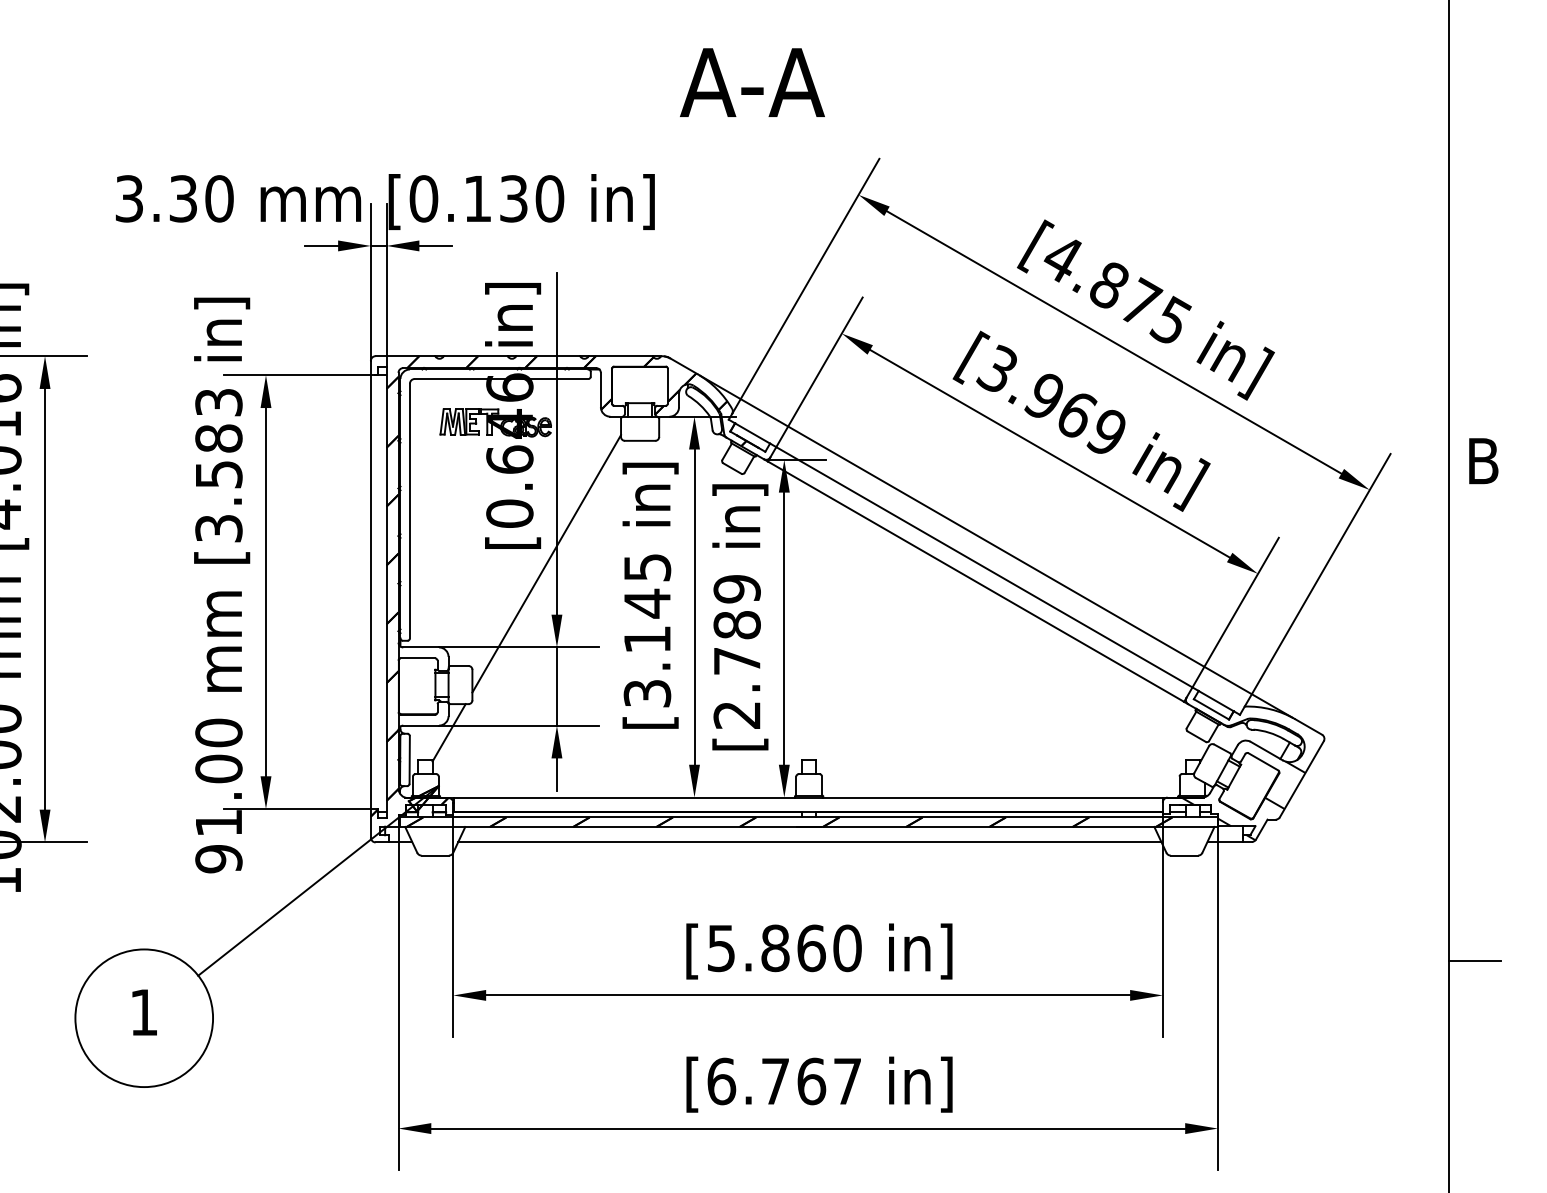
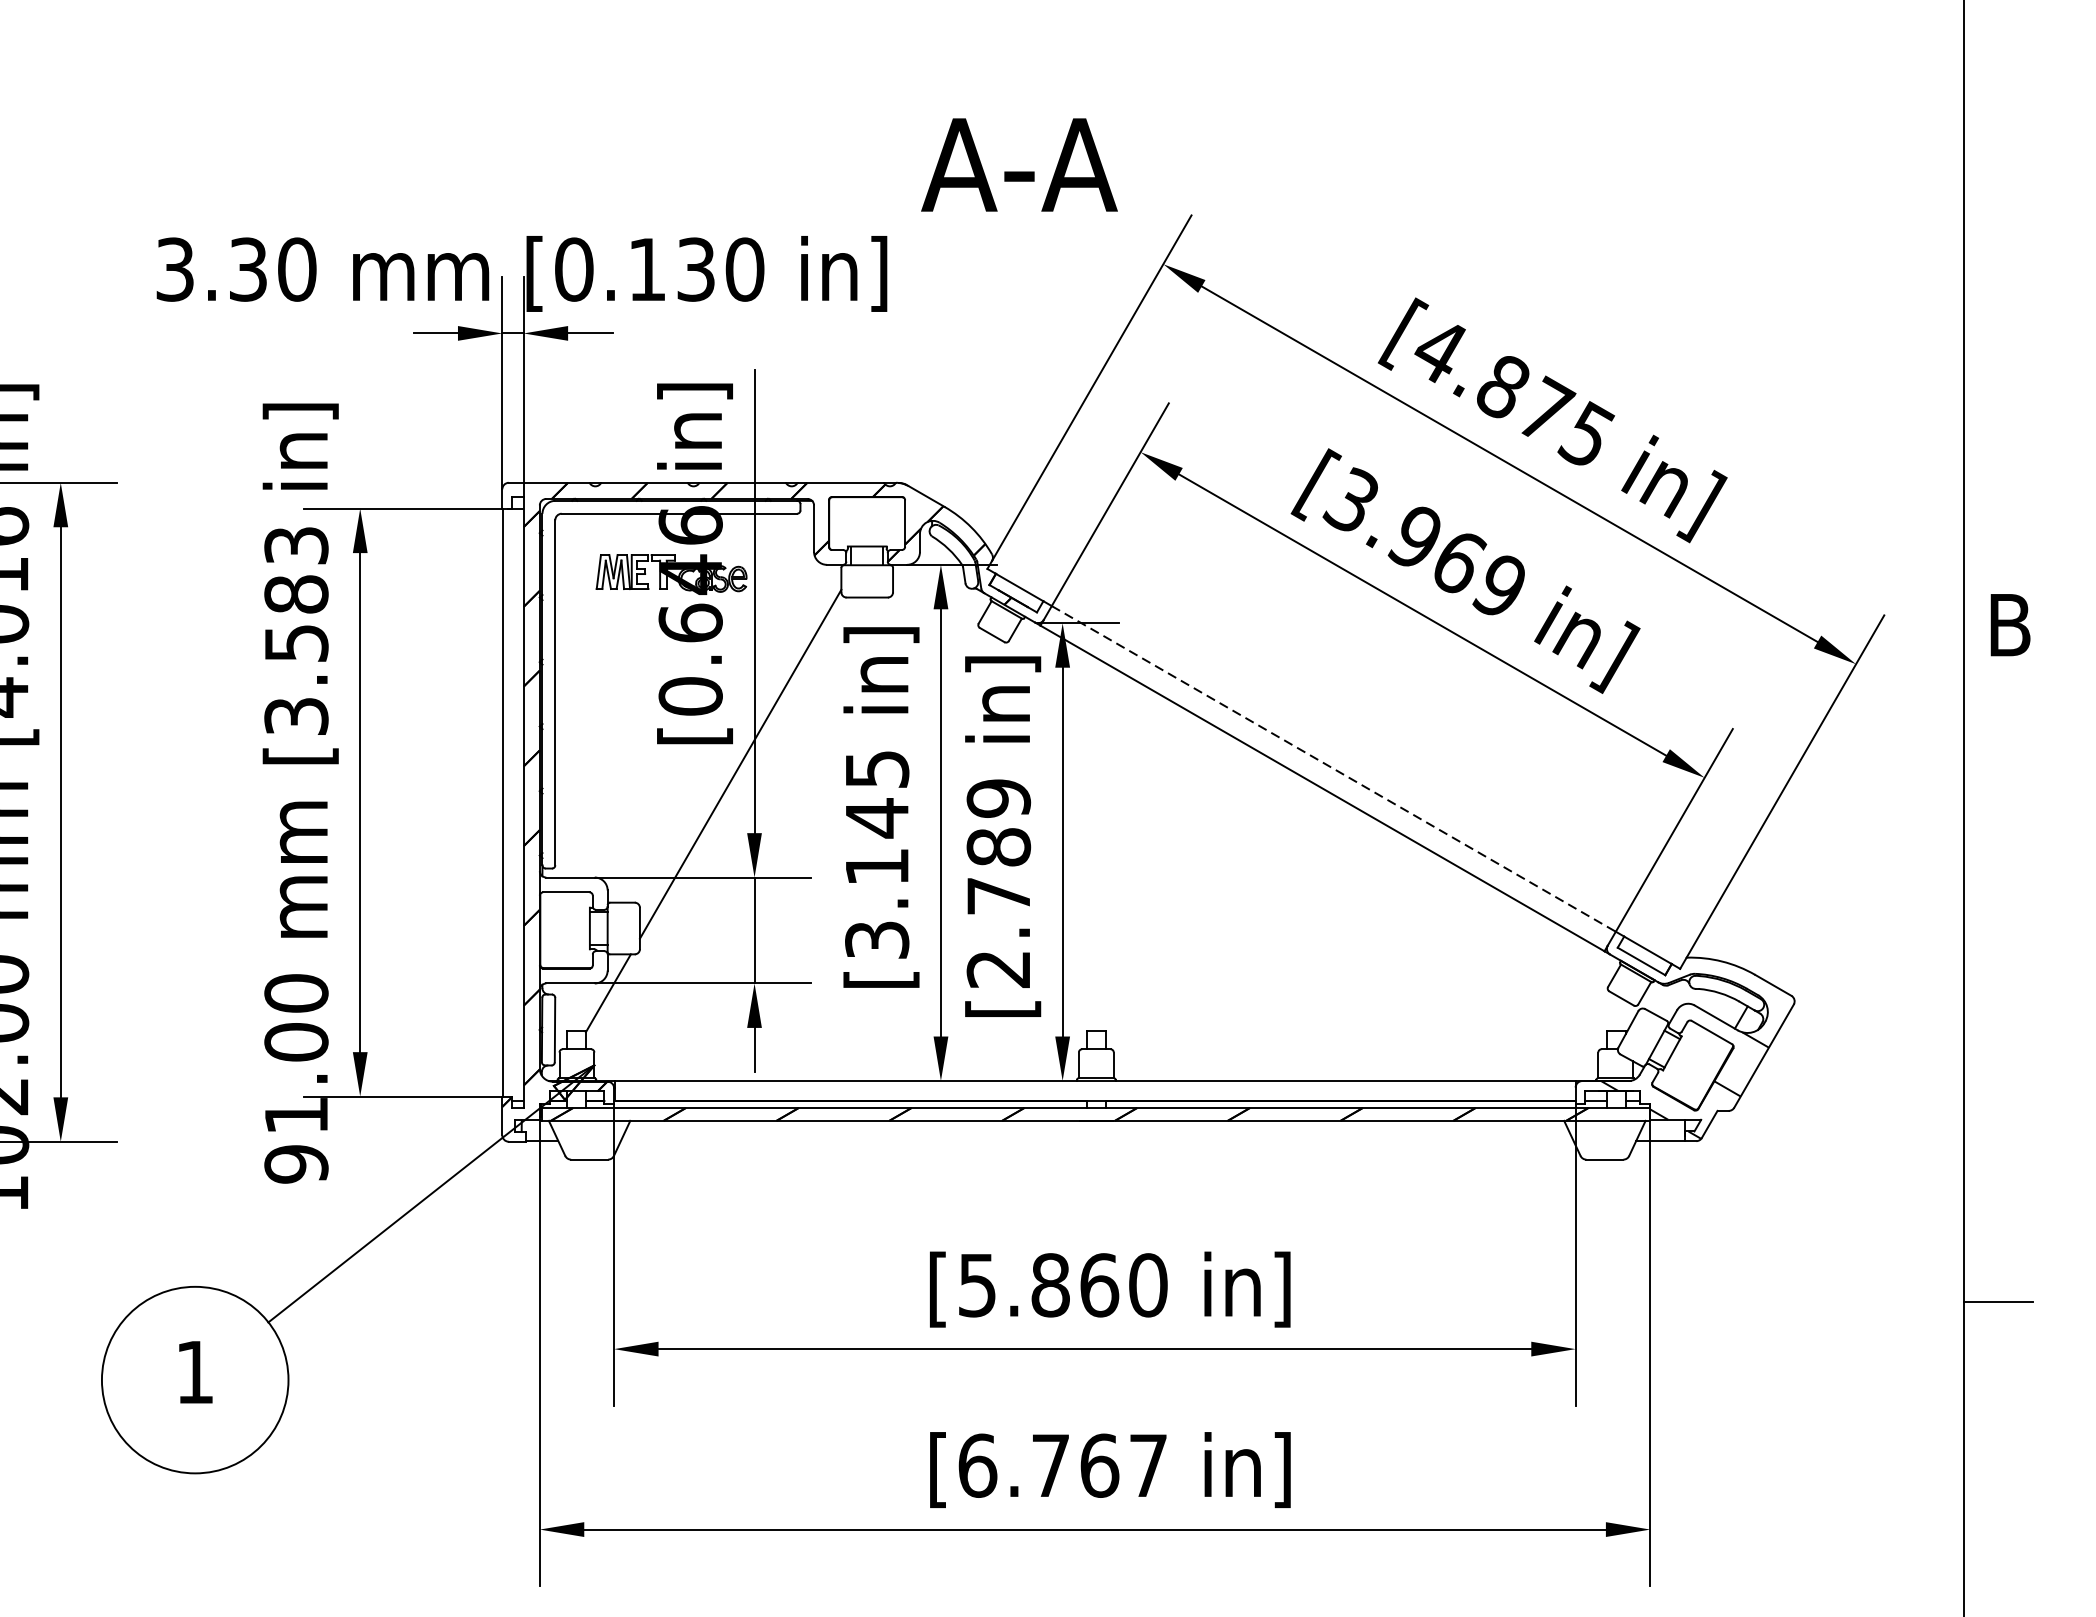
text: (752, 82) -> (1019, 164), moved
line: (996, 546) -> (1350, 740), removed
line: (984, 567) -> (1333, 769), solid -> dashed
line: (809, 841) -> (1096, 1140), removed

